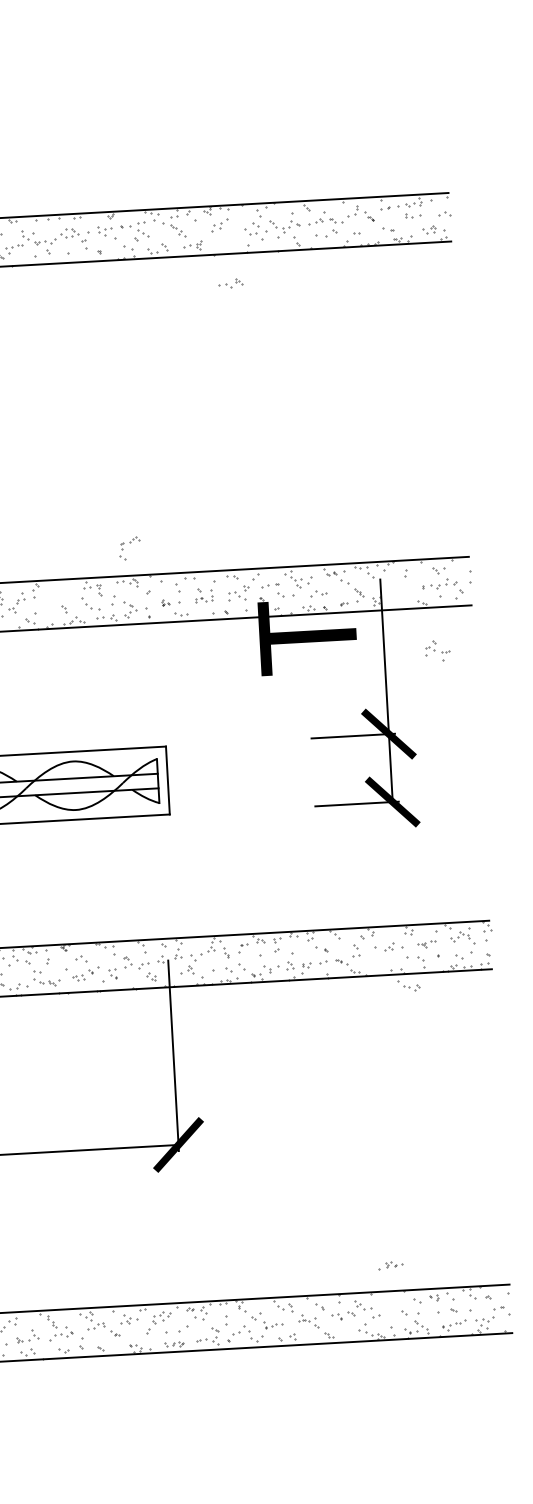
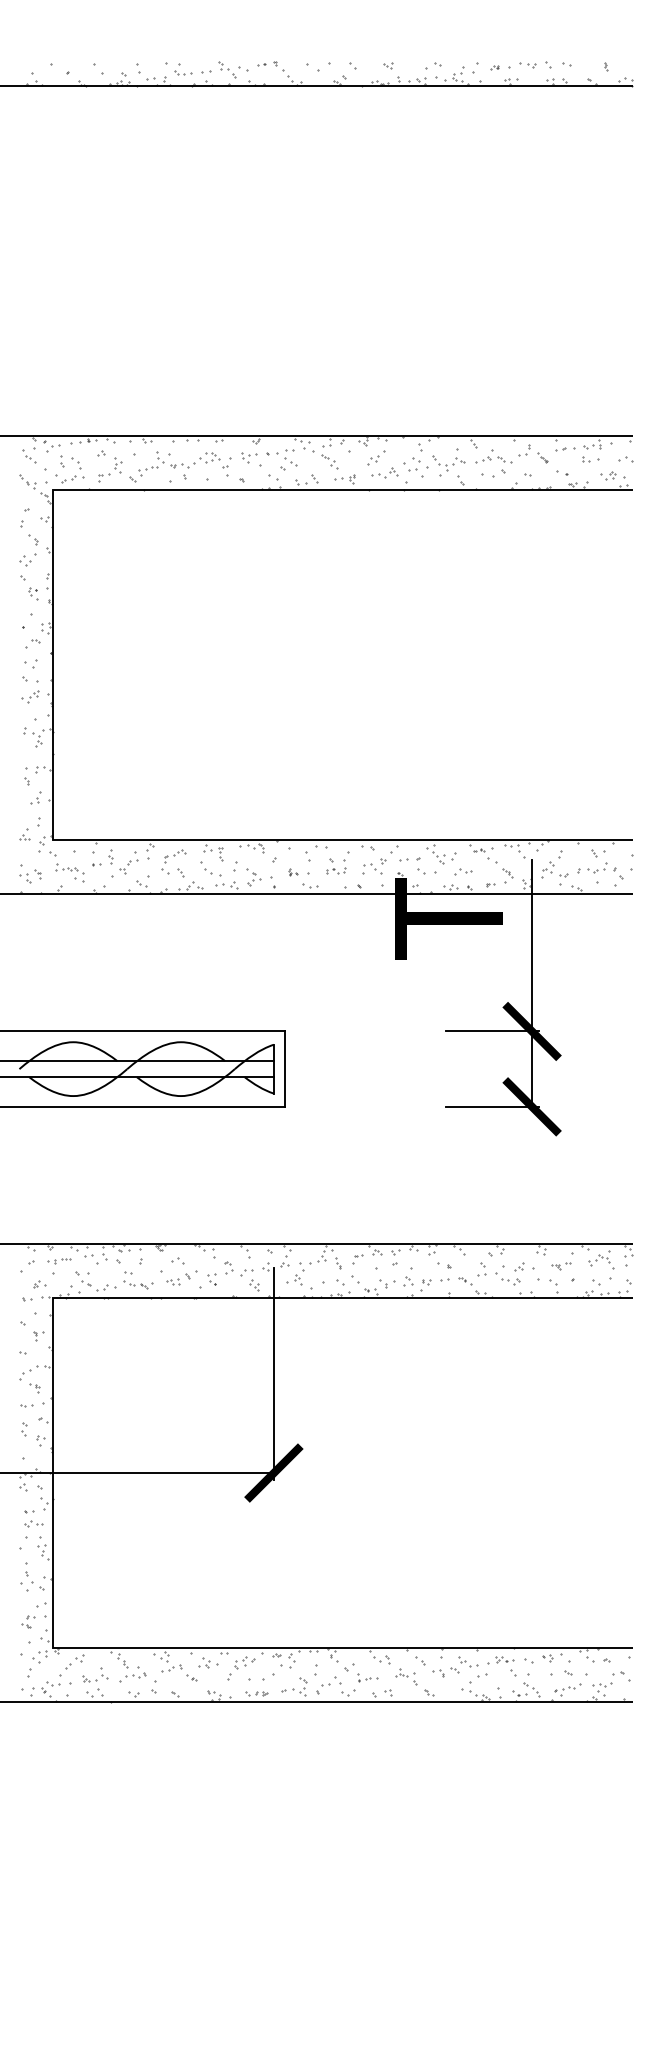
part: (230, 283) -> (384, 472), moved
part: (129, 548) -> (173, 861), moved
part: (437, 651) -> (554, 873), moved
part: (408, 985) -> (507, 1278), moved
part: (390, 1265) -> (500, 1660), moved

